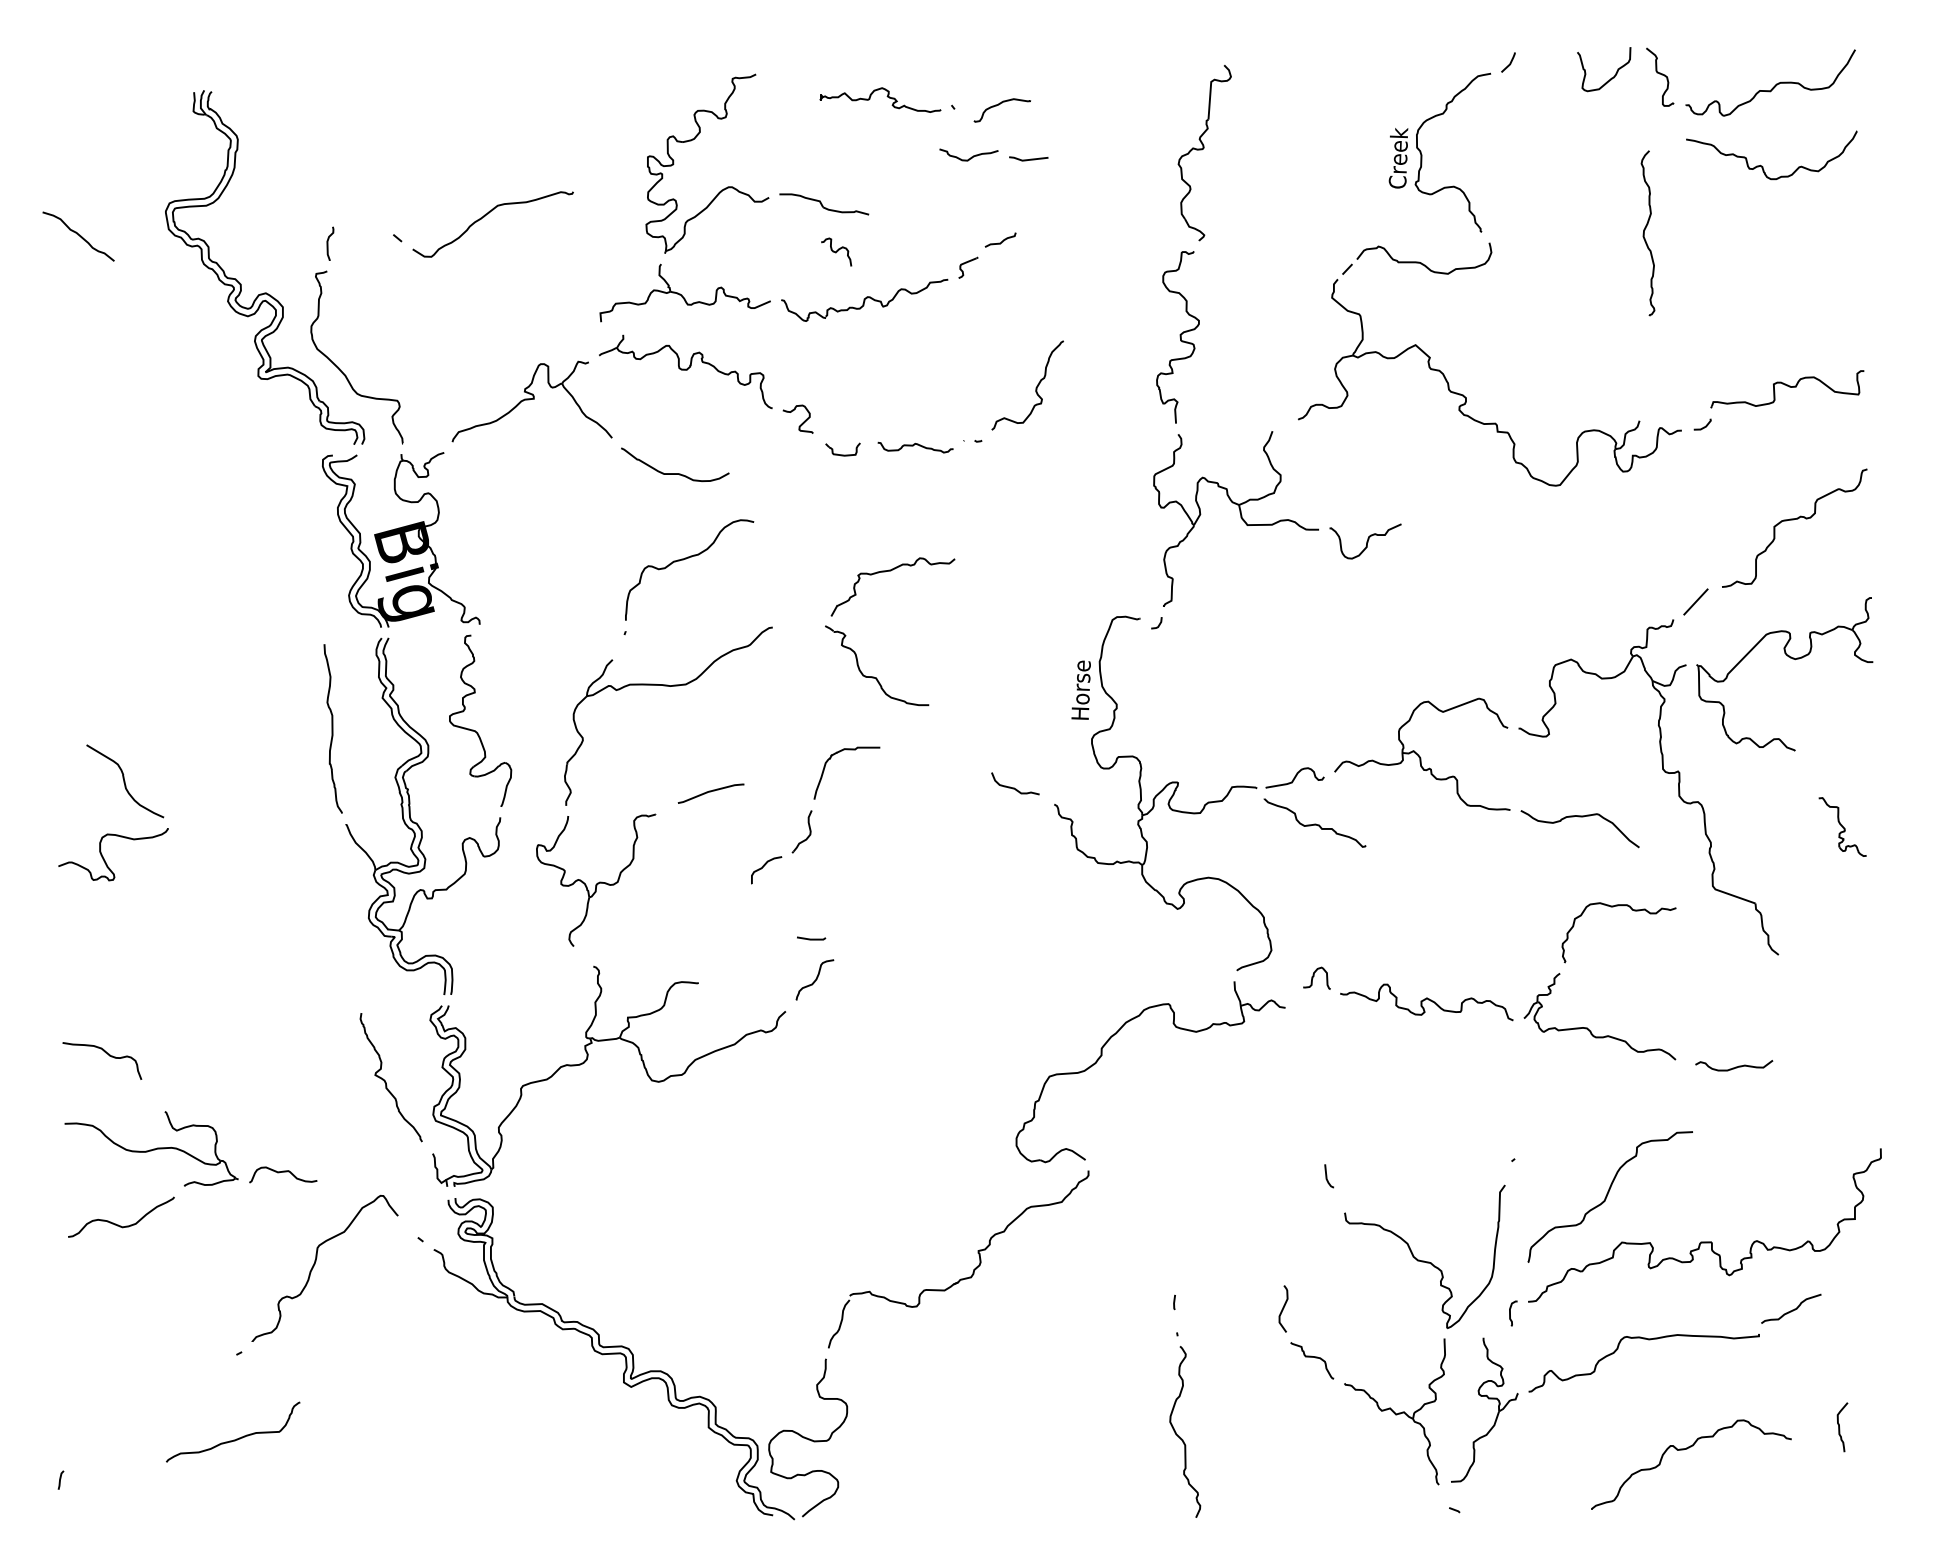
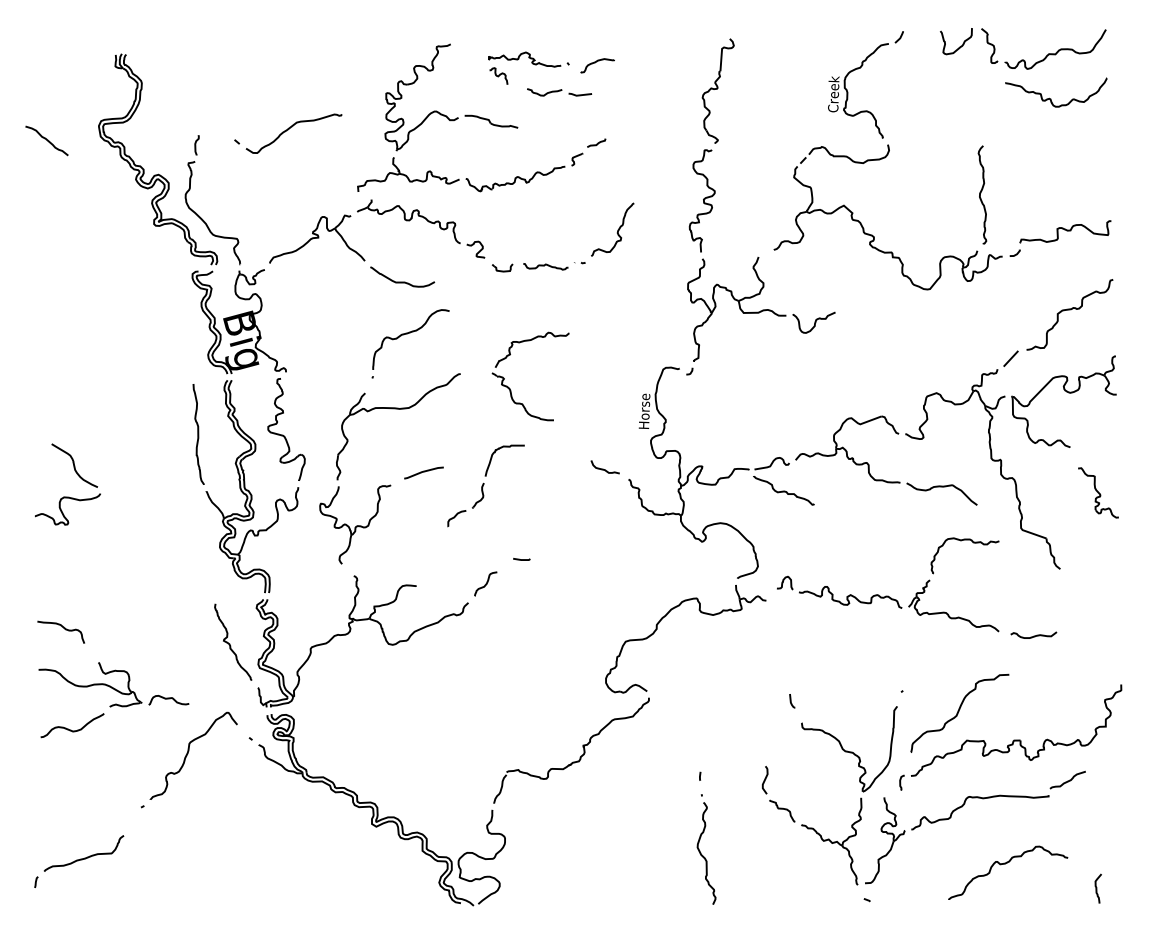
part: (993, 155) -> (559, 92), moved
curve: (1646, 230) -> (981, 193), moved
curve: (836, 250) -> (498, 75), moved
part: (1842, 826) -> (1098, 492), size x1.43
line: (810, 938) -> (521, 559), moved
curve: (1841, 1426) -> (1097, 888), moved
curve: (233, 1438) -> (84, 857), moved

